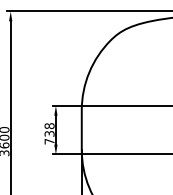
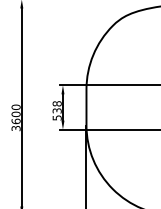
text: (48, 141) -> (56, 117), 738 -> 538

